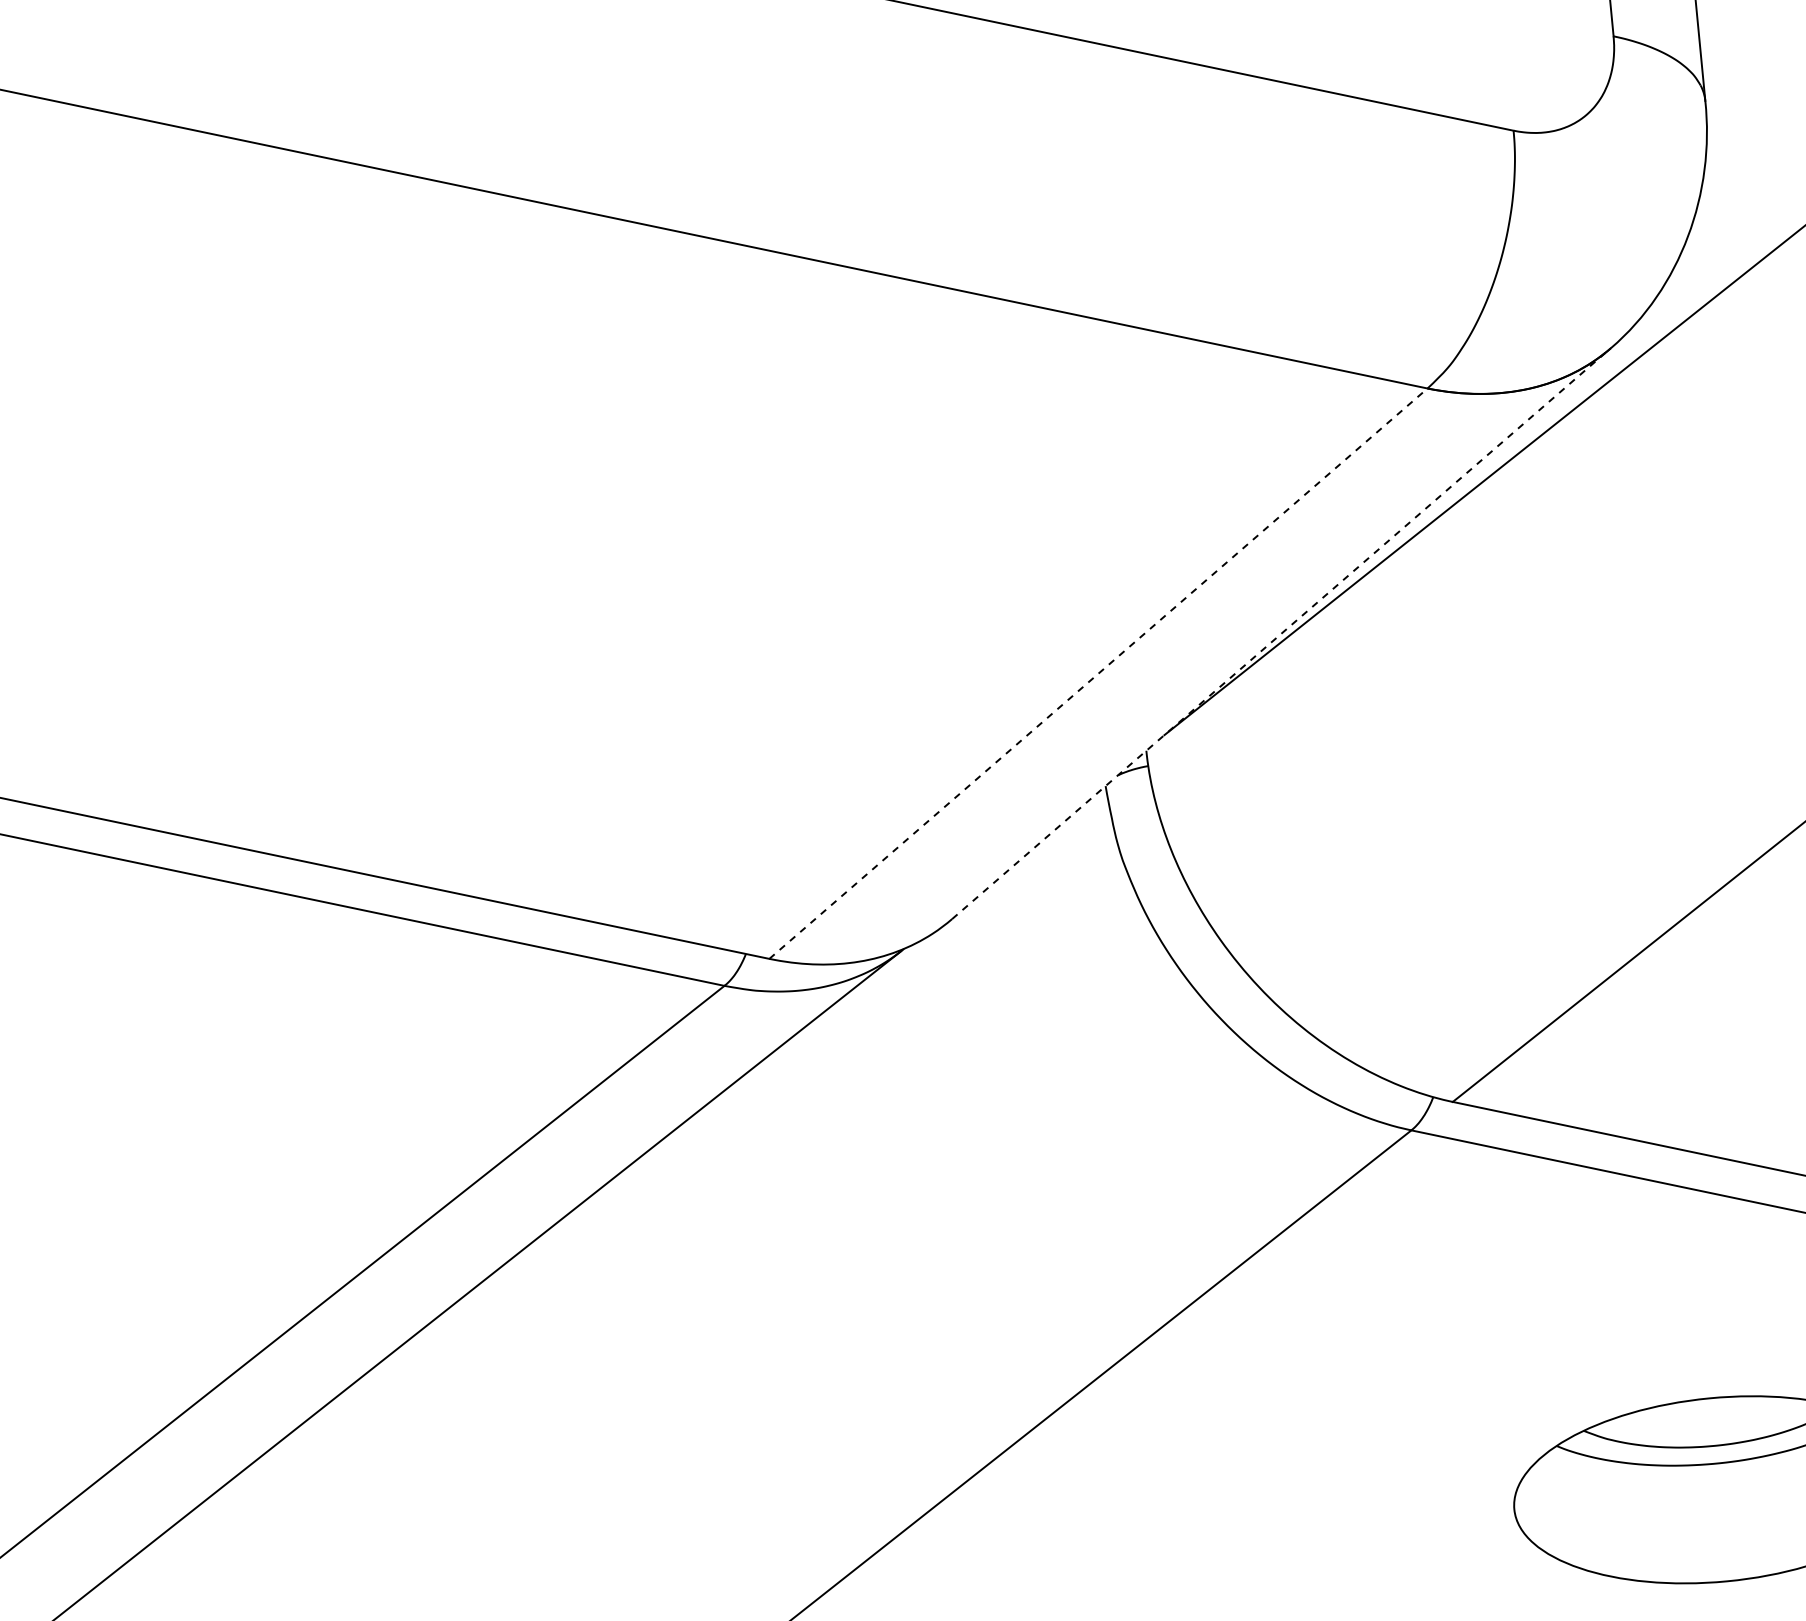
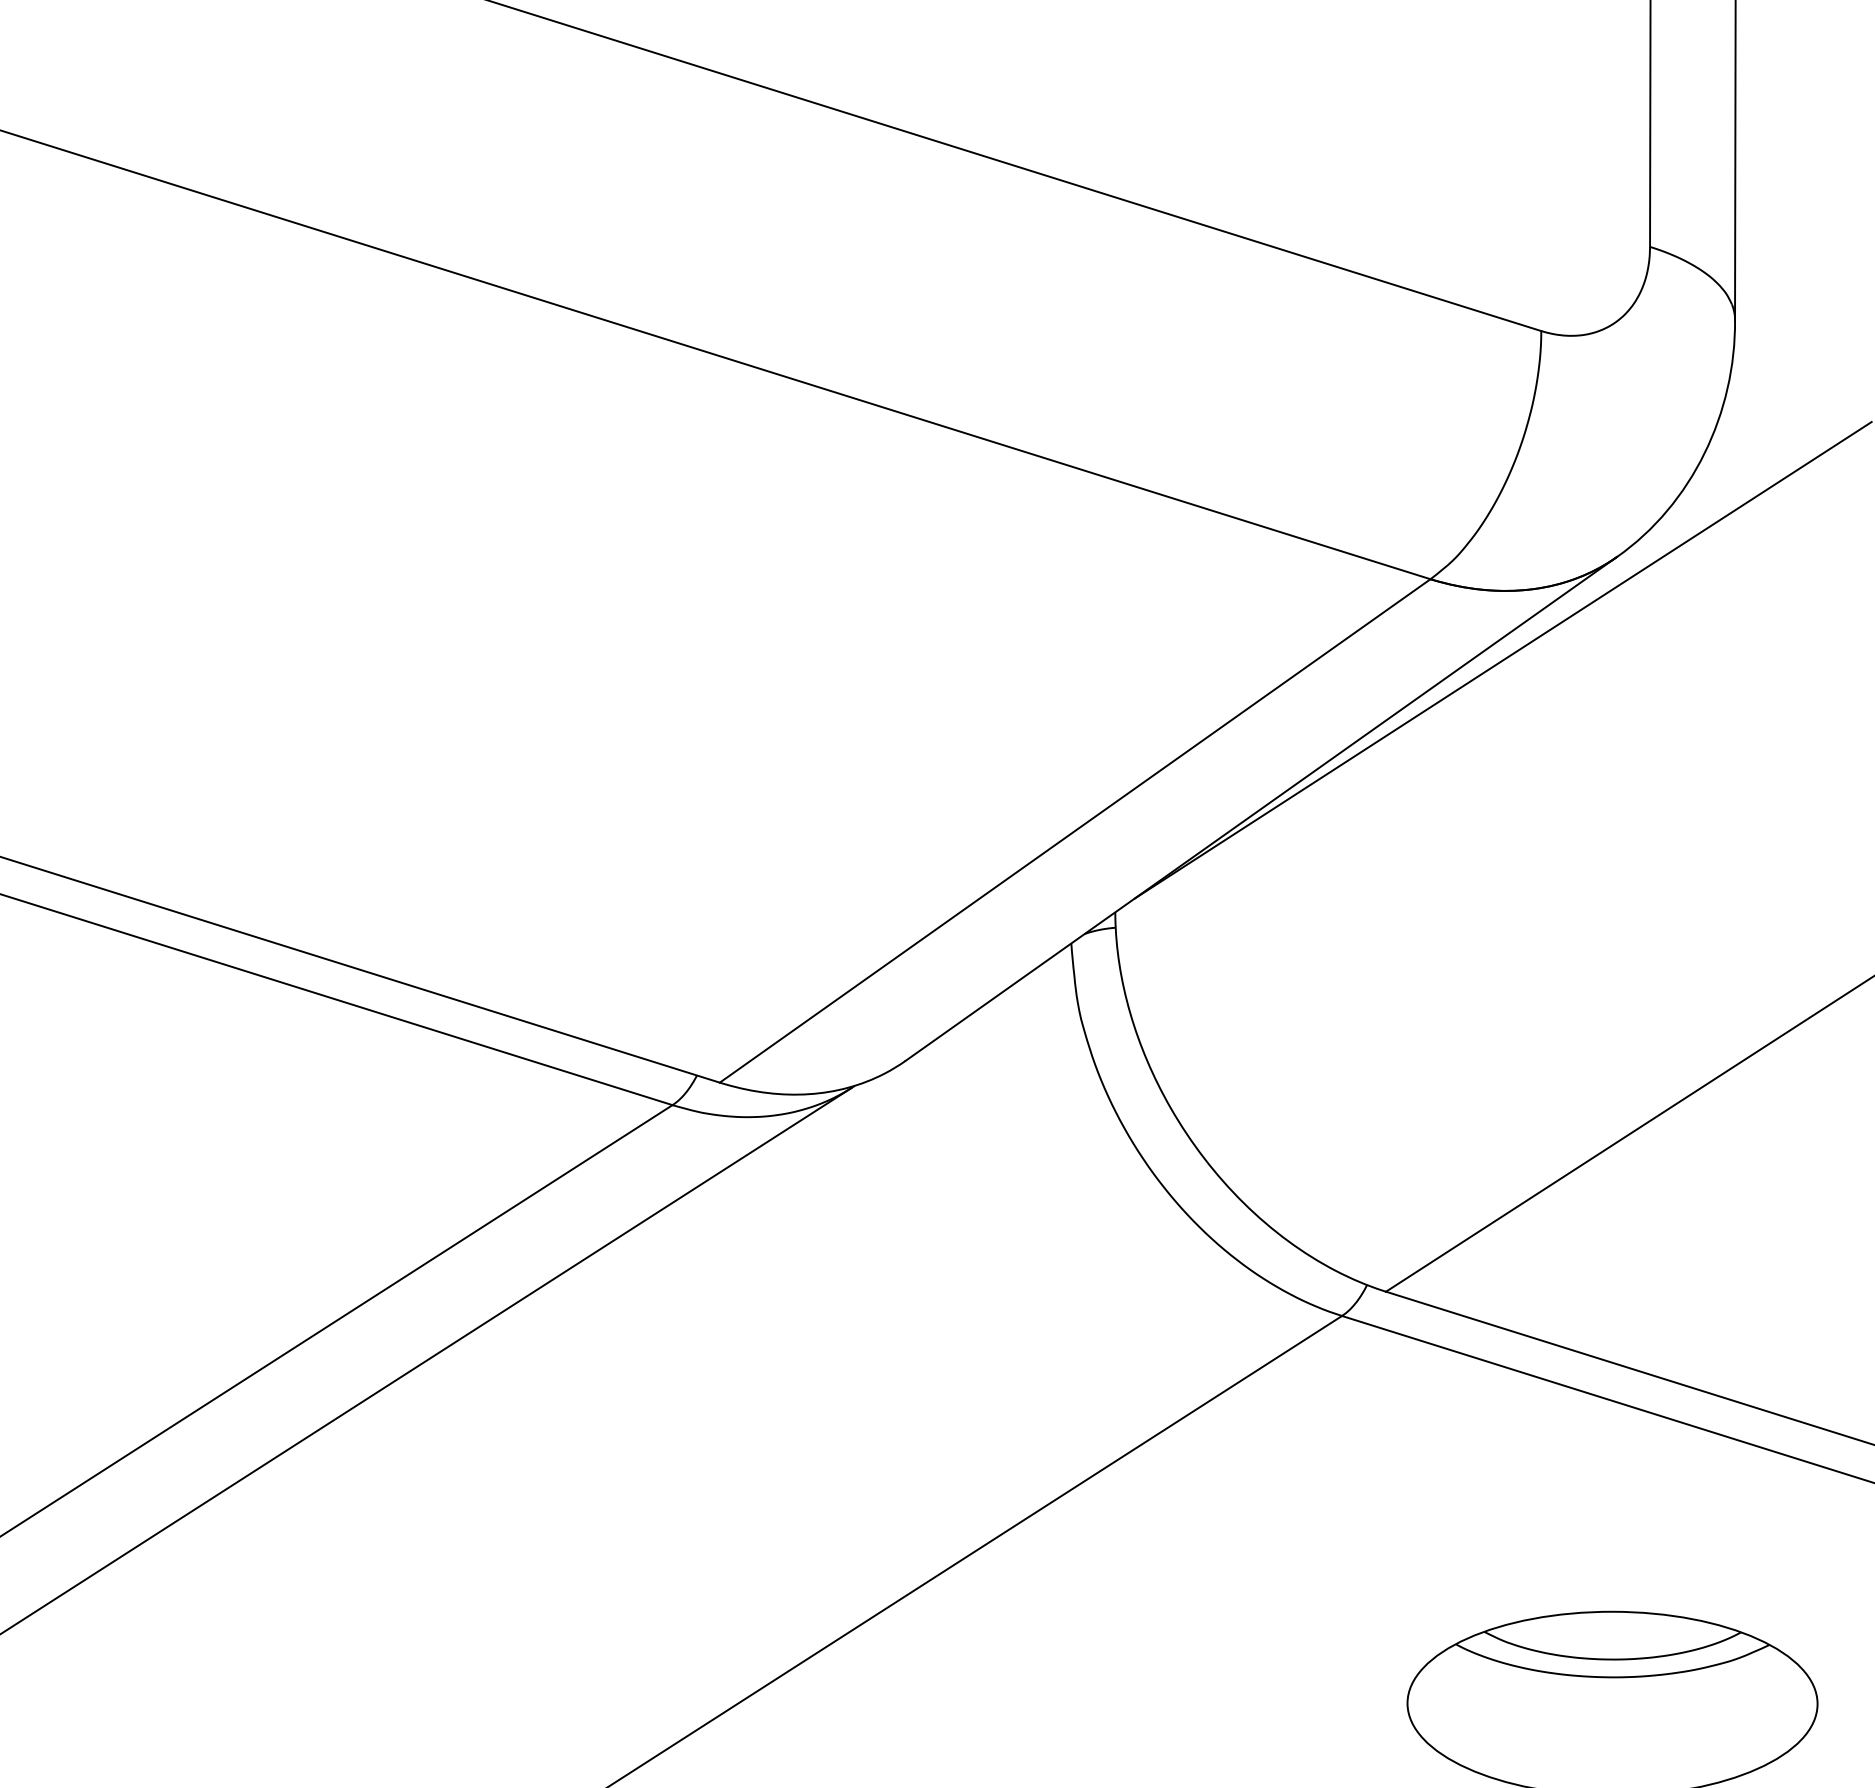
line: (1281, 633) -> (1261, 808), dashed -> solid
line: (1098, 673) -> (1075, 830), dashed -> solid

